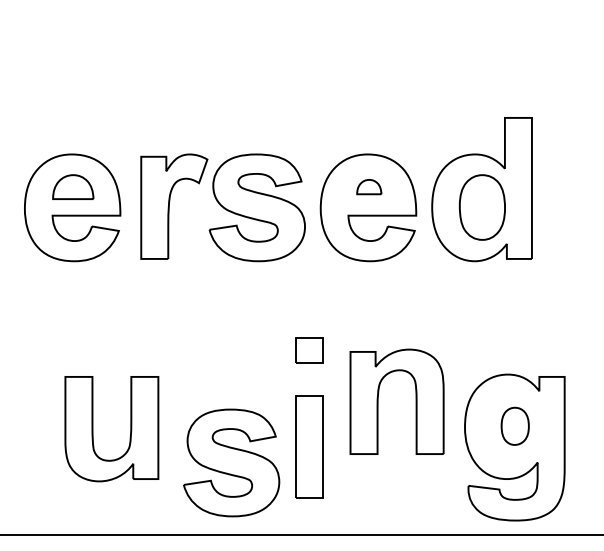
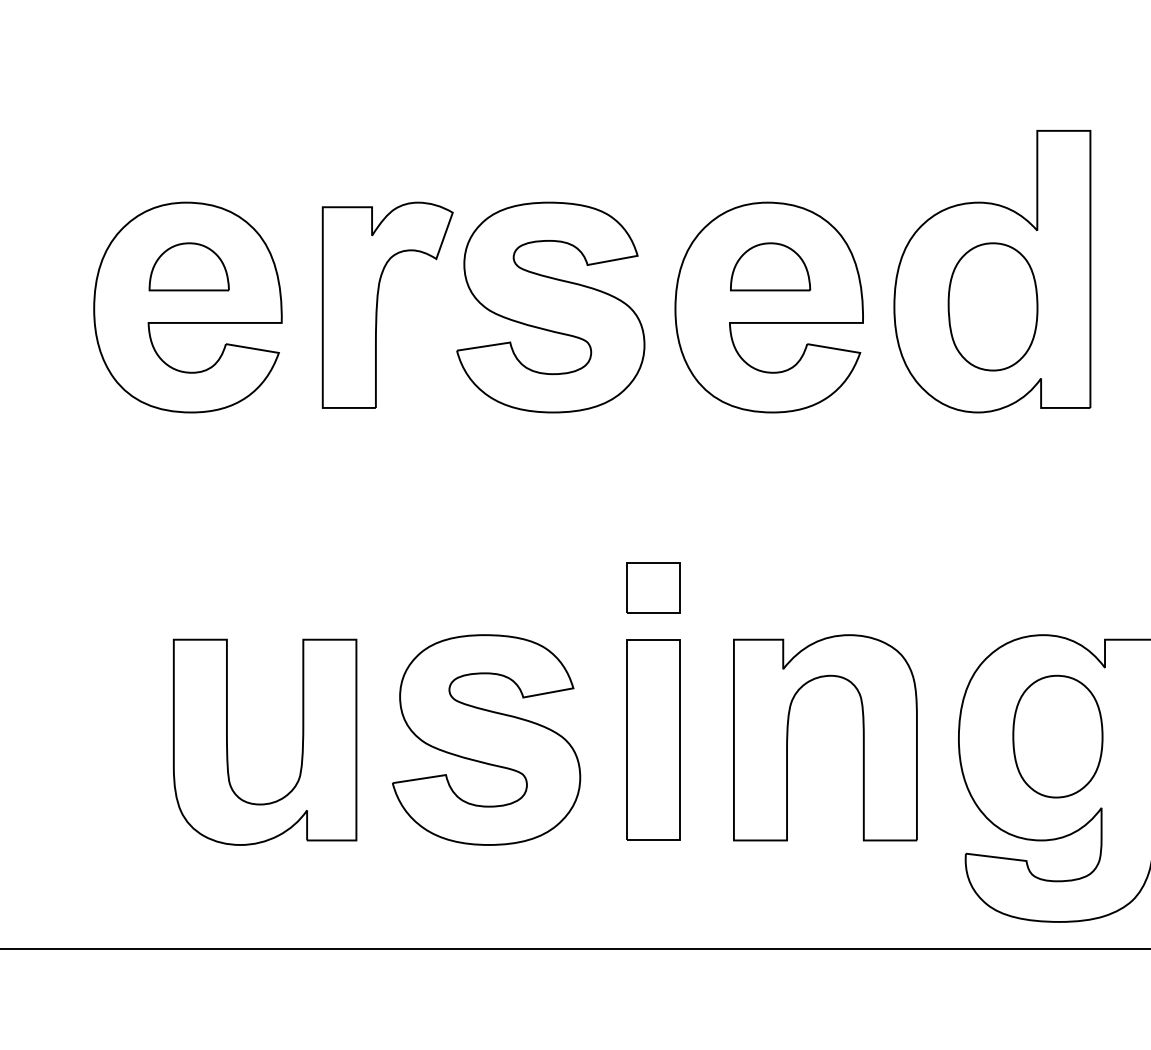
part: (369, 186) -> (771, 265), size x1.67
part: (378, 401) -> (788, 737), moved
part: (514, 426) -> (1056, 737), size x1.67
part: (309, 446) -> (653, 739), moved
part: (231, 462) -> (486, 739), moved

